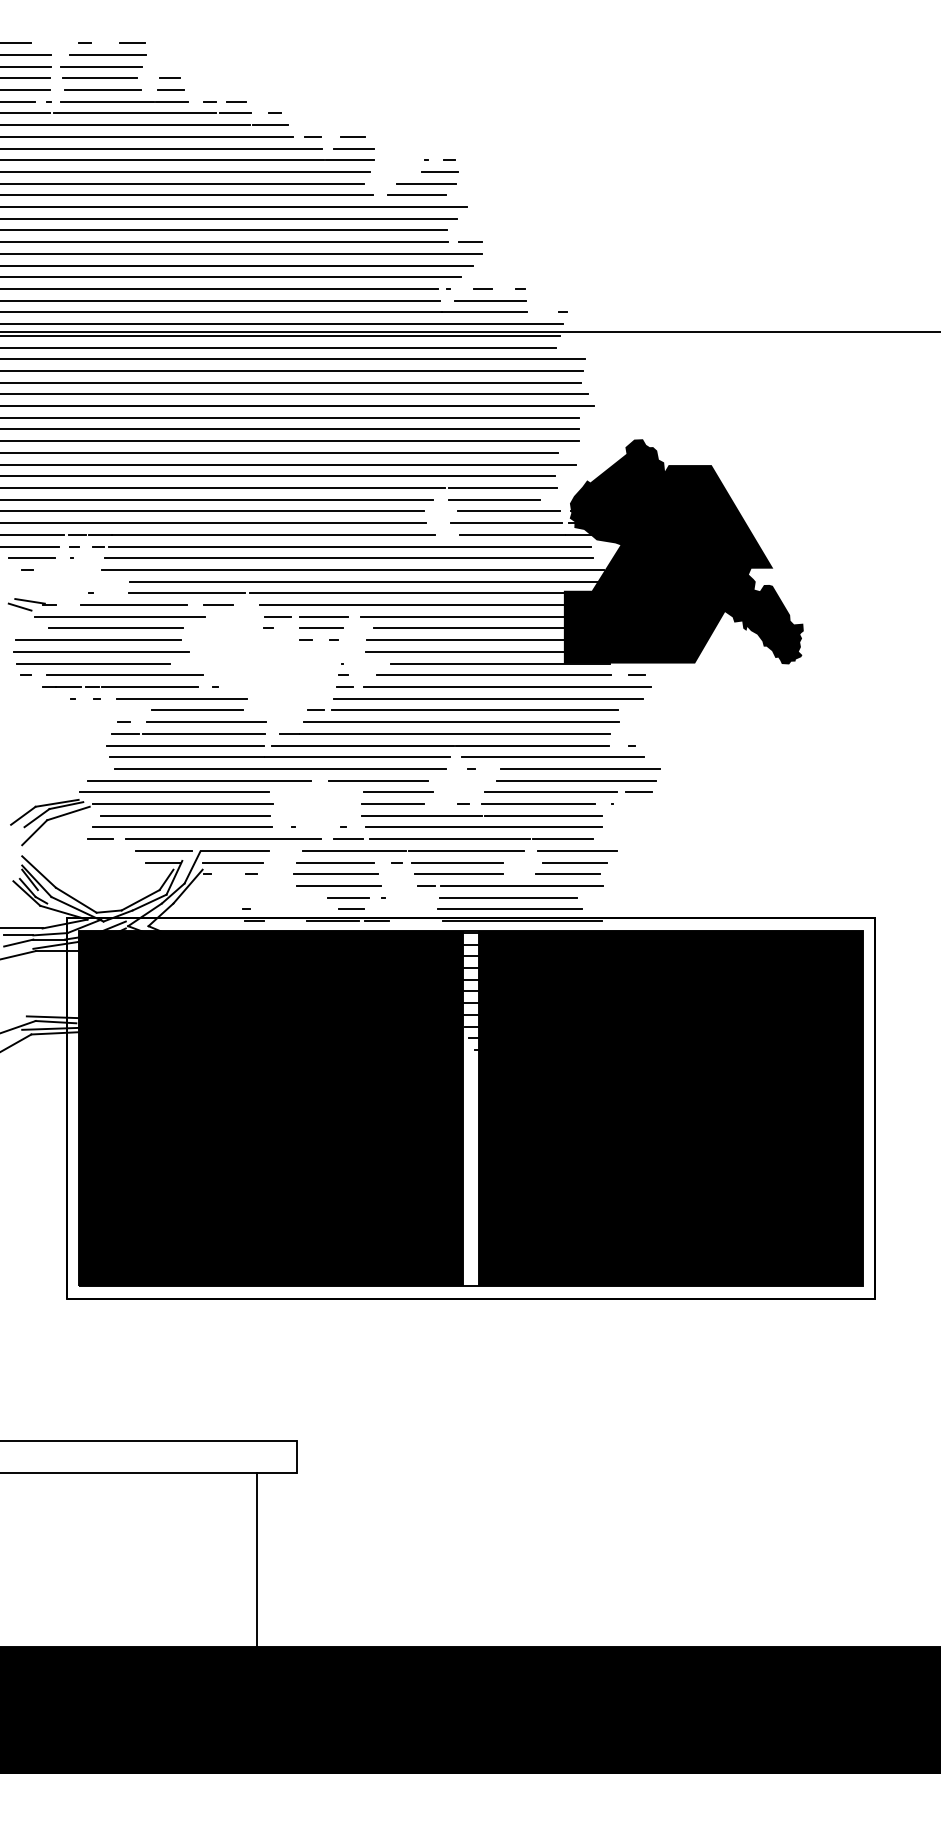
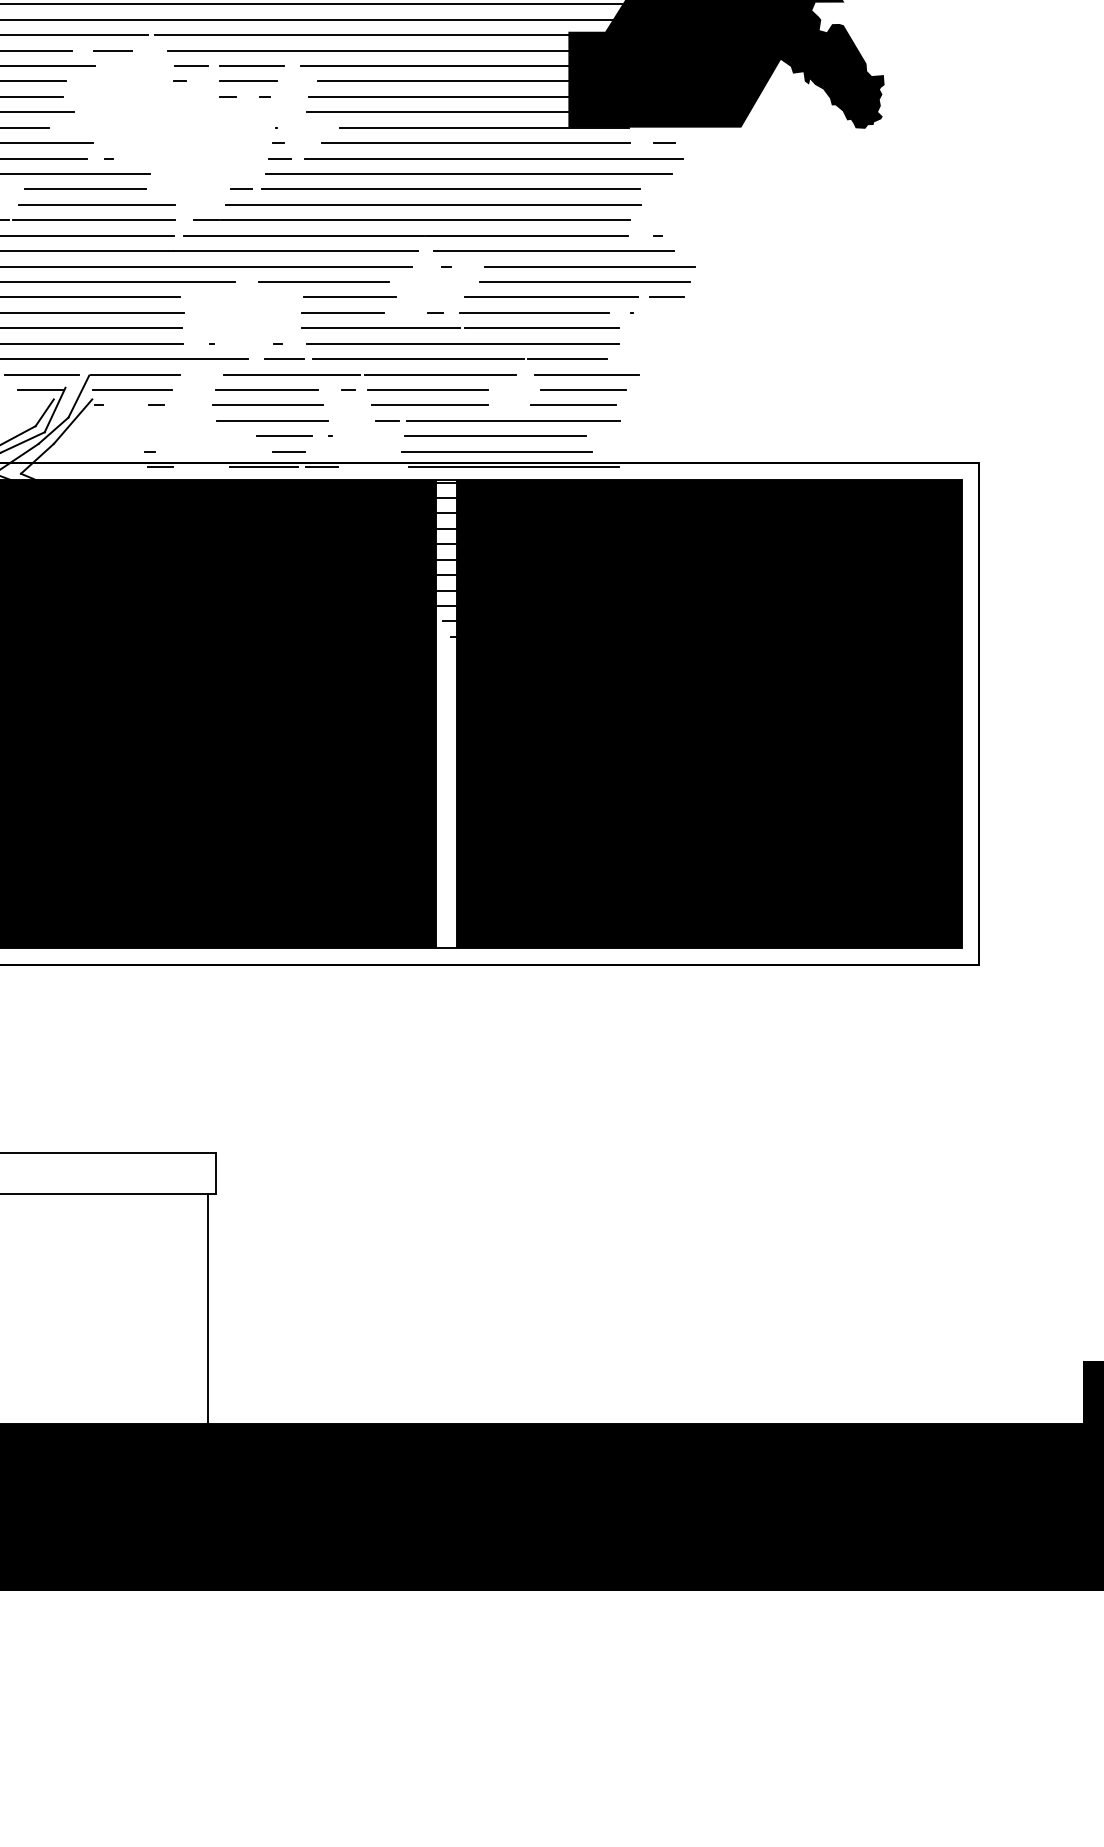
line: (257, 1559) -> (208, 1308), moved

